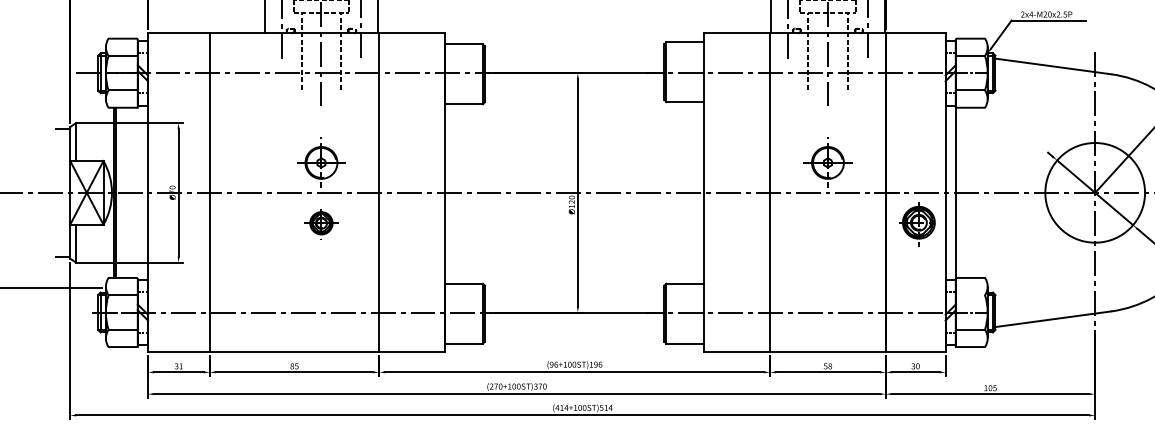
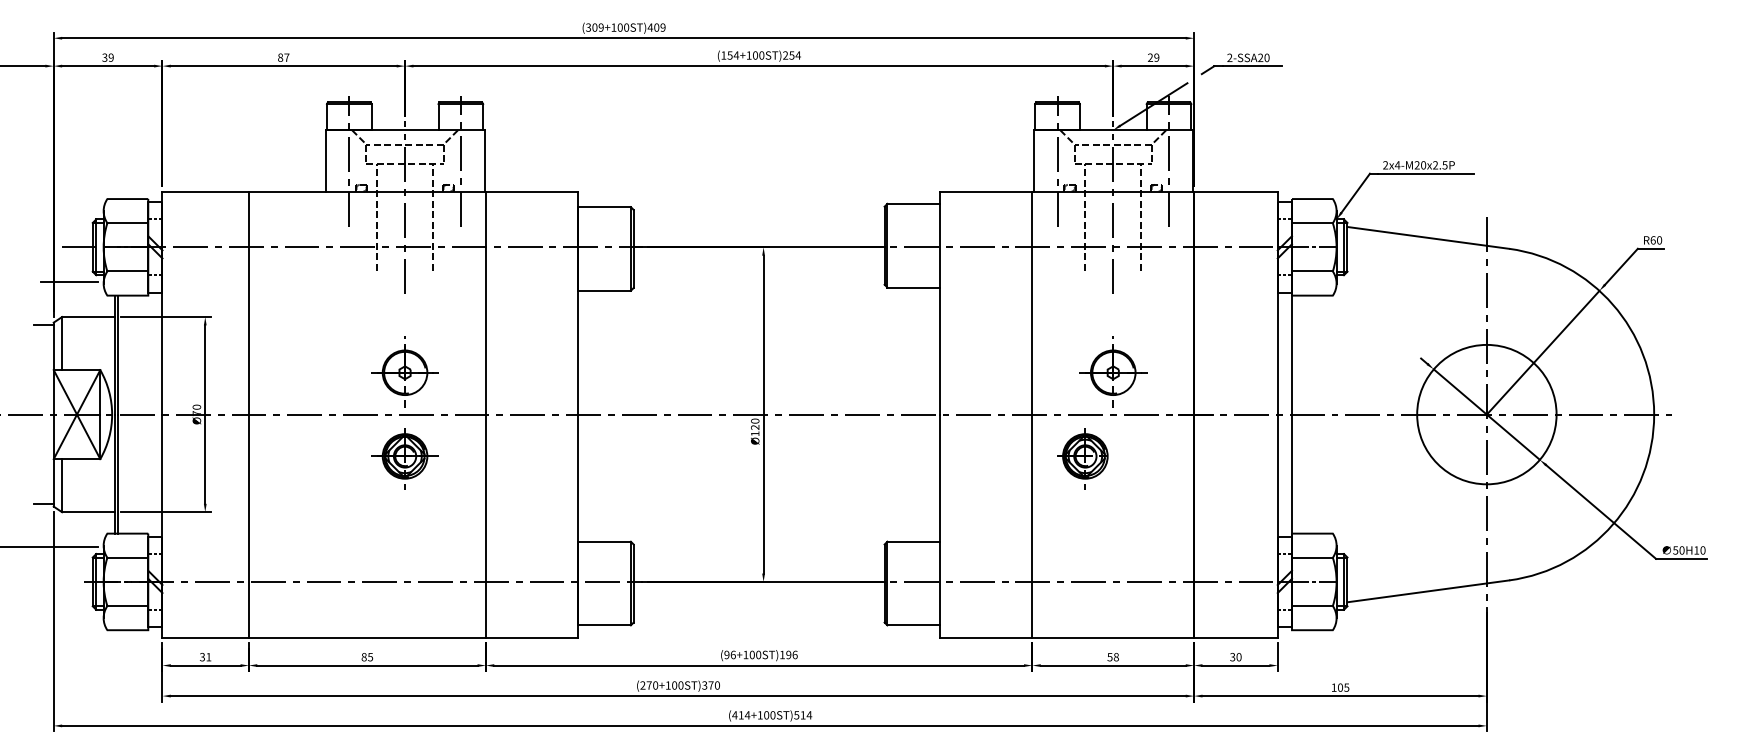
line: (81, 98) -> (69, 282), added
part: (321, 224) -> (404, 458), size x1.43
part: (916, 224) -> (1082, 458), moved
line: (969, 295) -> (1311, 557), added

